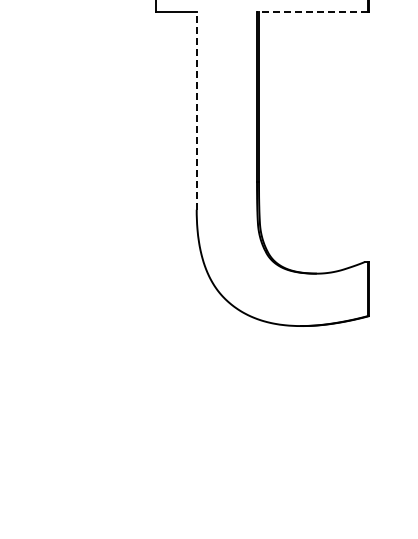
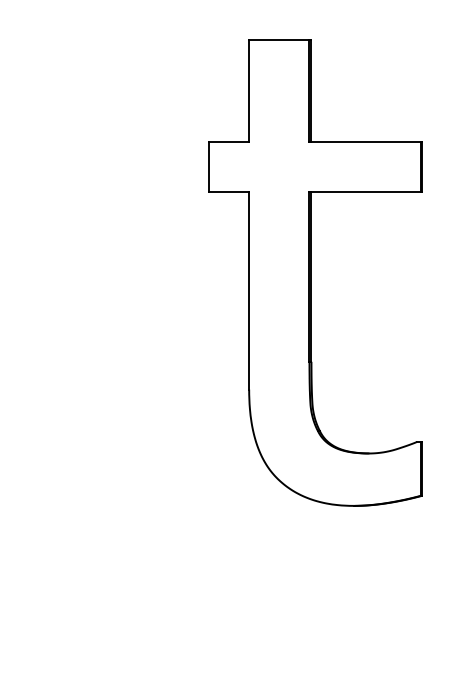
line: (313, 11) -> (365, 191), dashed -> solid
line: (197, 110) -> (249, 290), dashed -> solid

